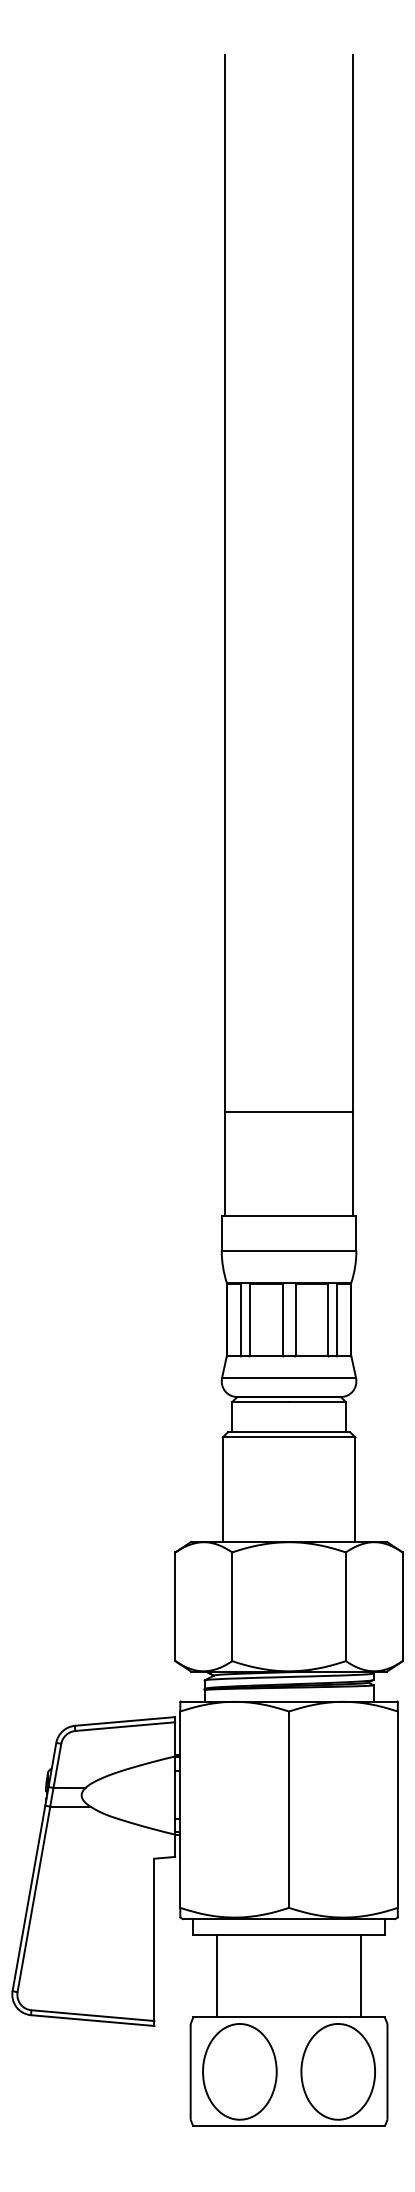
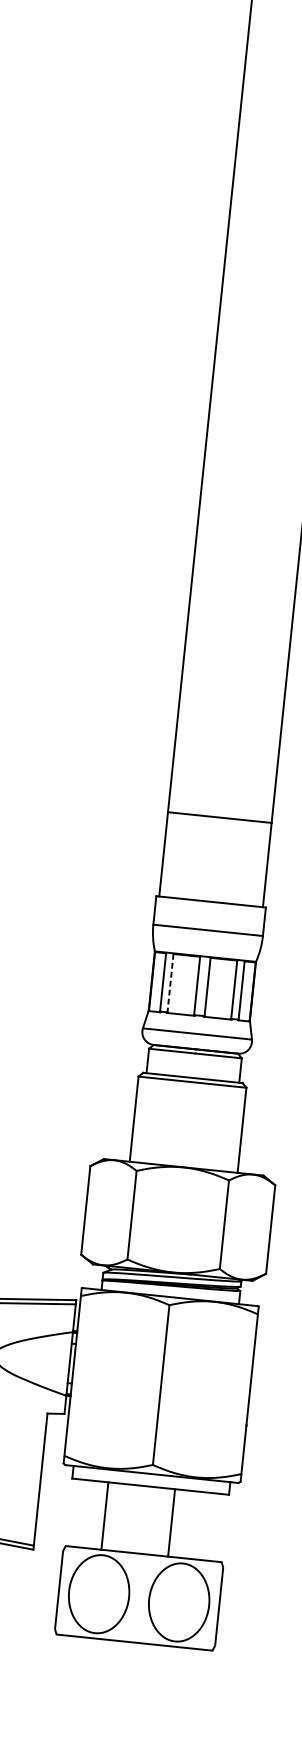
line: (249, 1319) -> (170, 982), solid -> dashed
line: (217, 1975) -> (105, 1515), moved
line: (361, 1975) -> (172, 1522), moved

